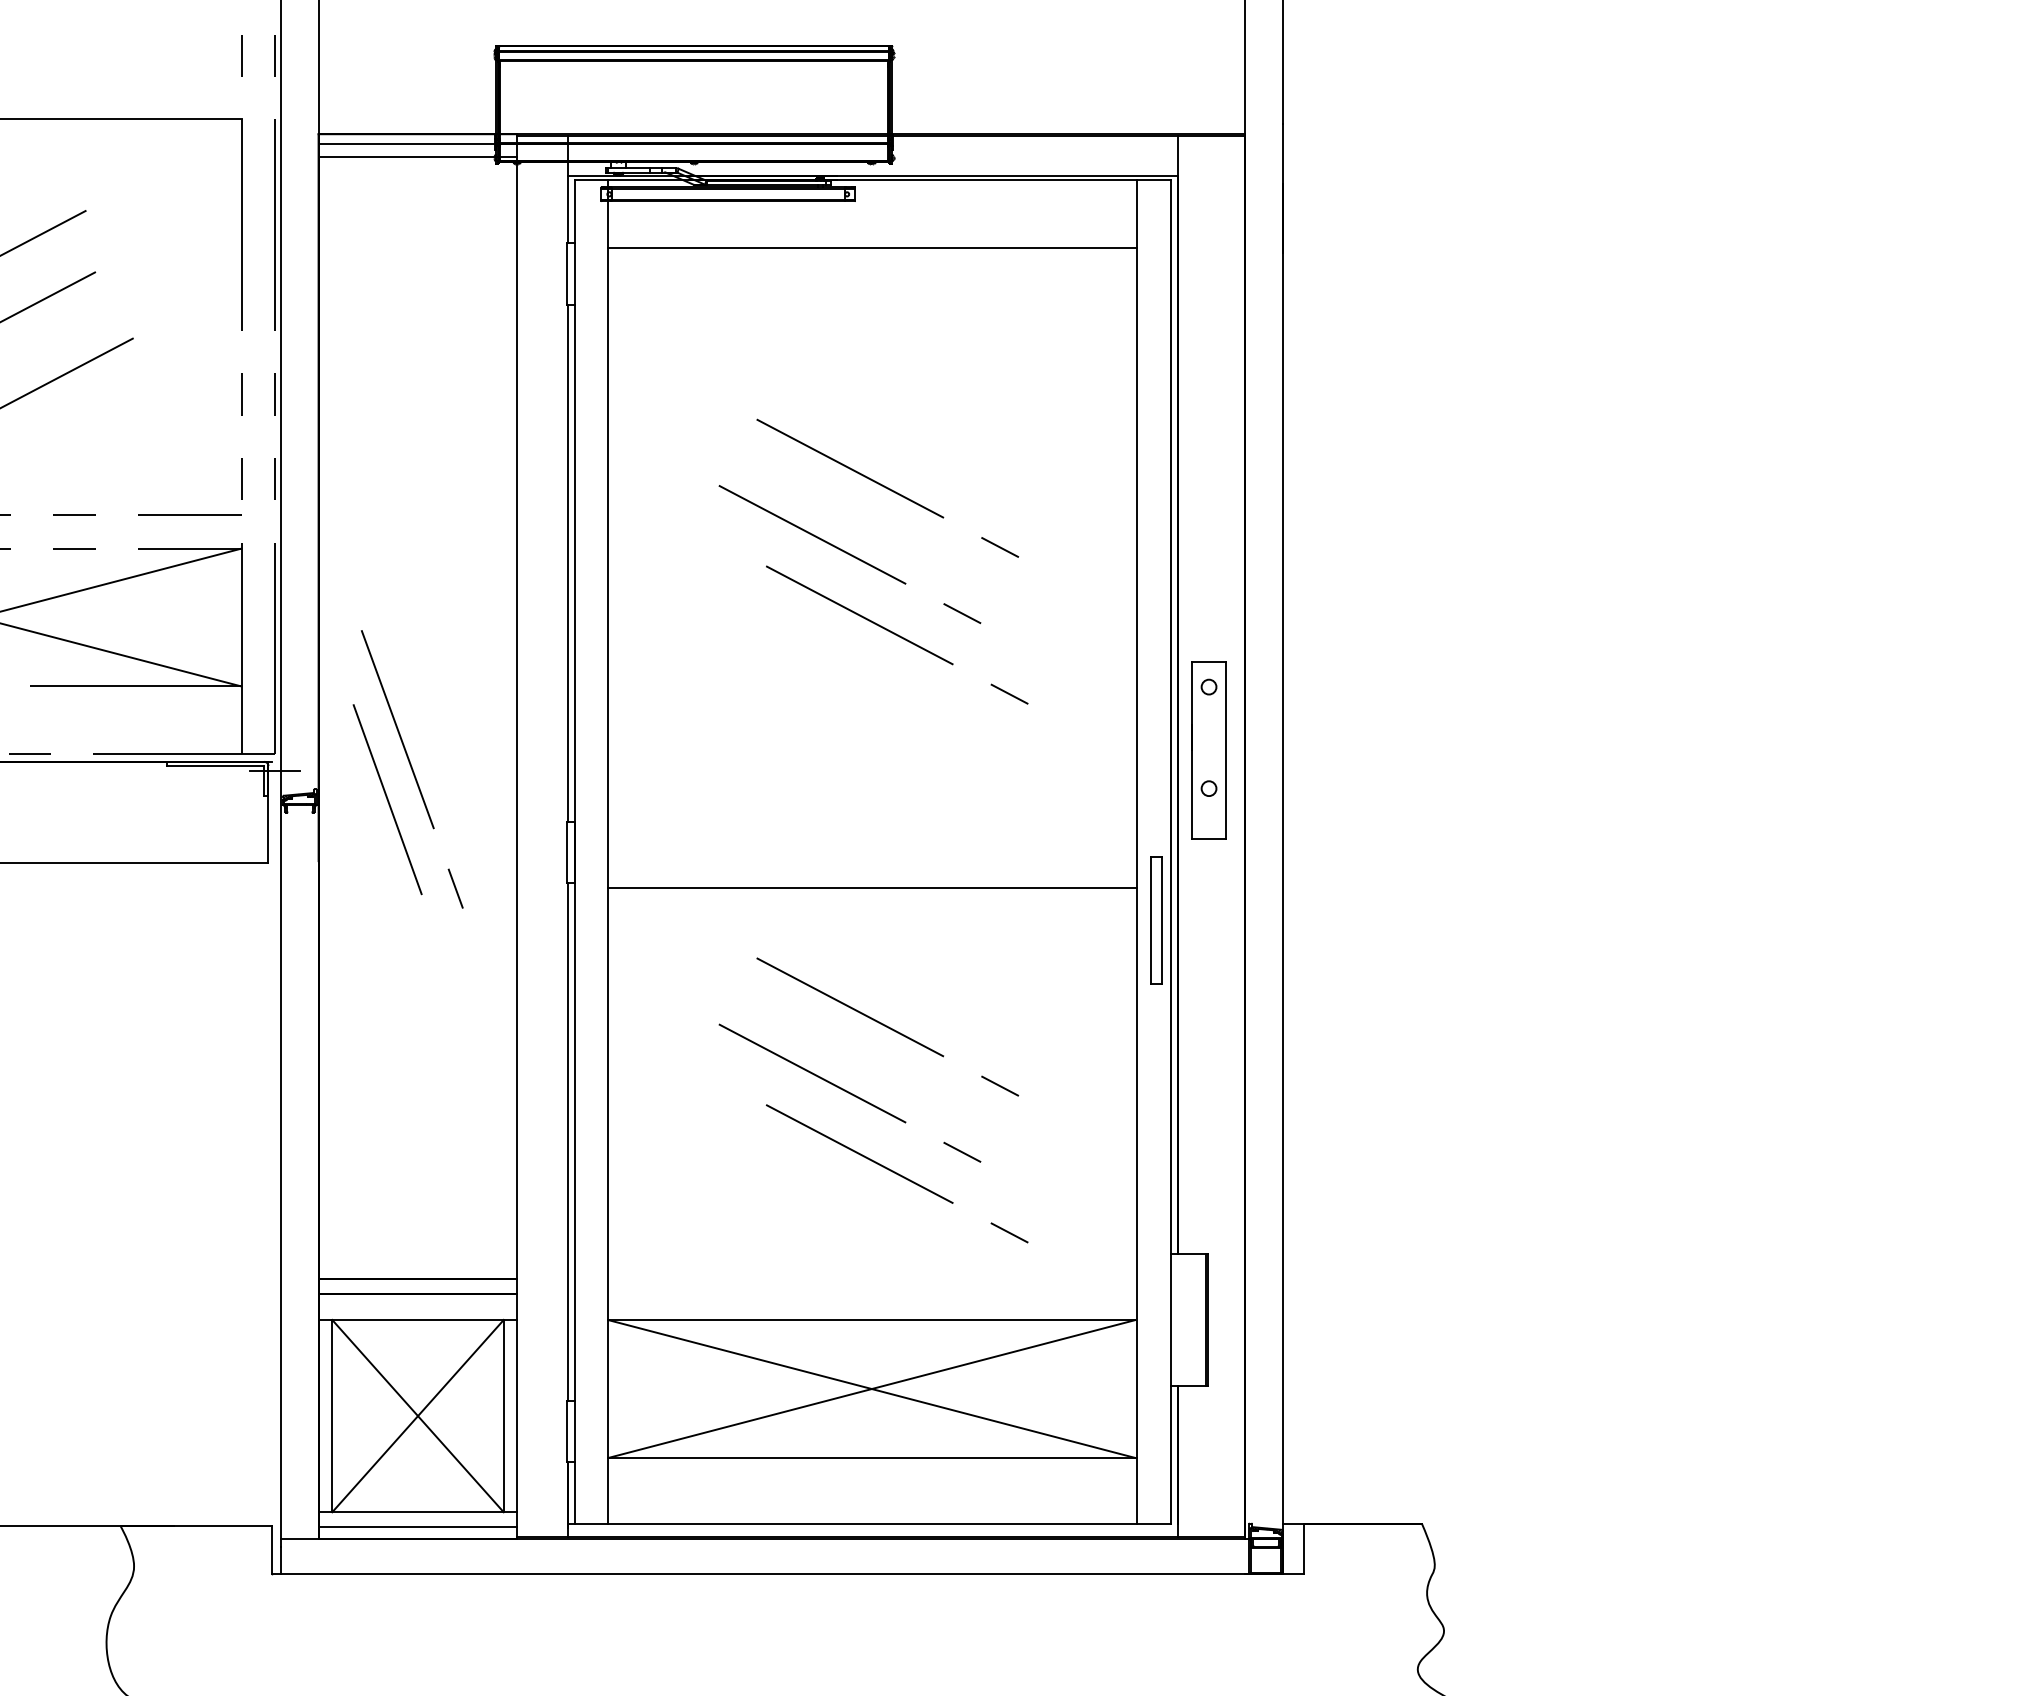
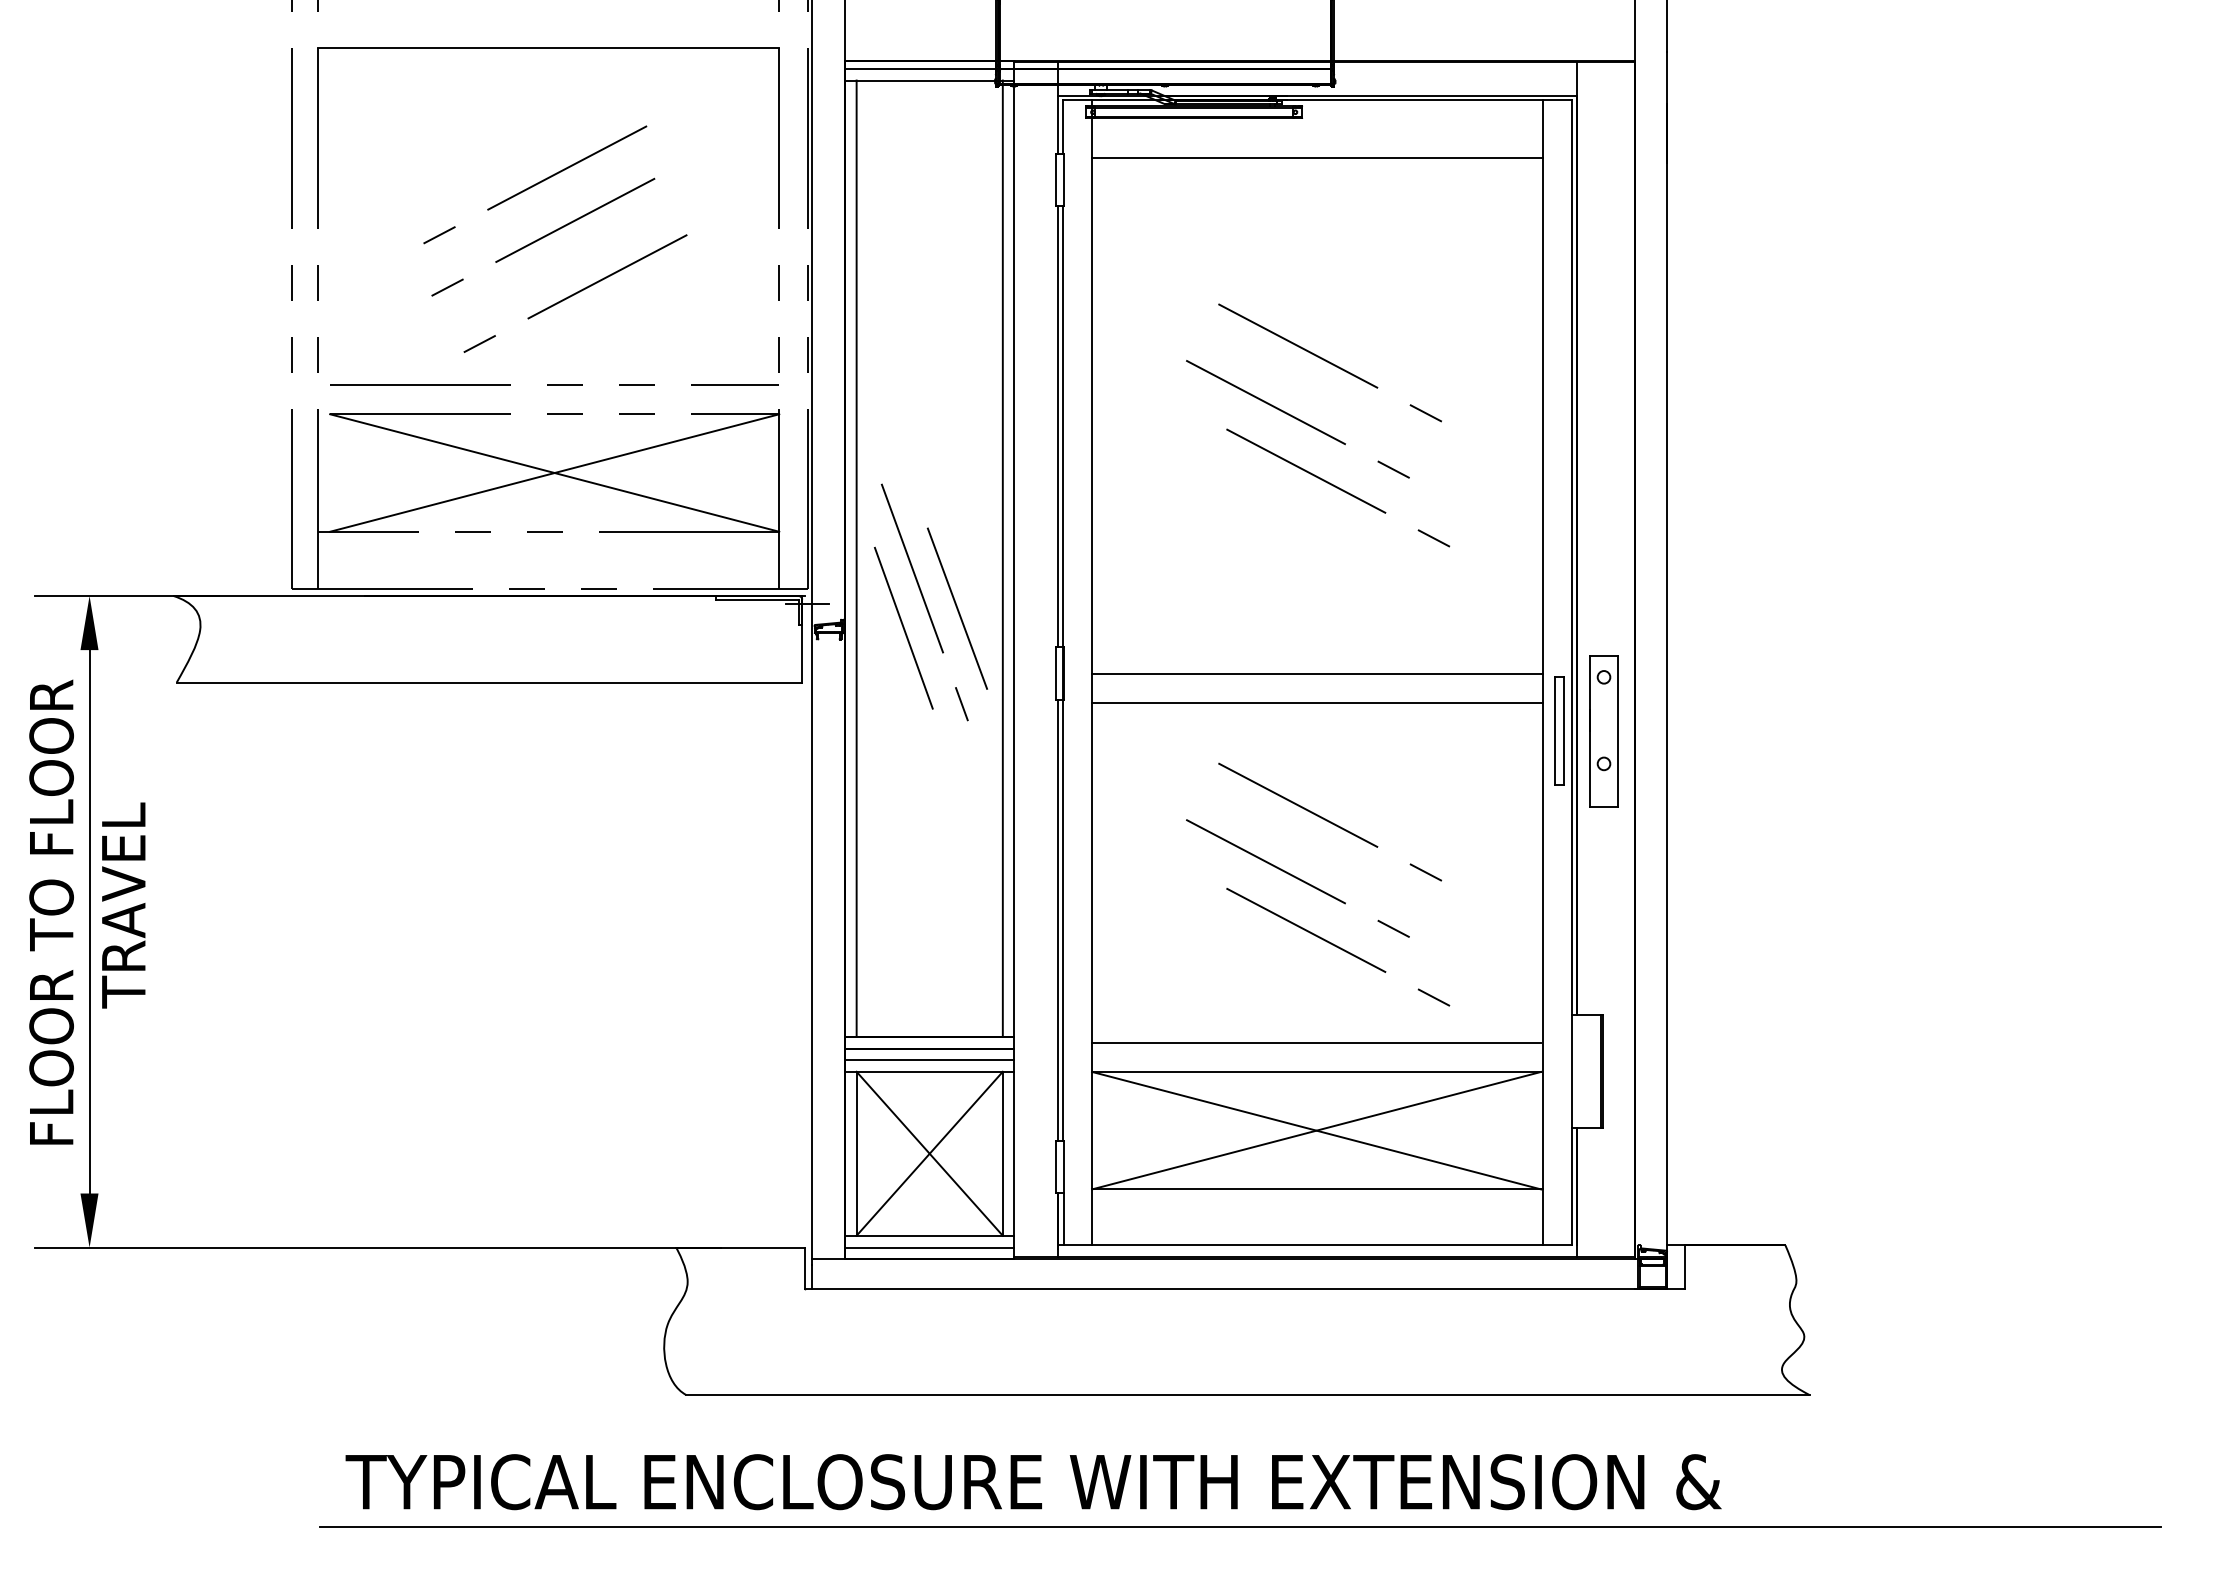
line: (332, 717) -> (856, 558), added
line: (503, 717) -> (1002, 558), added
part: (1208, 750) -> (1603, 731), moved
line: (450, 776) -> (957, 608), added
line: (872, 853) -> (1317, 674), added
line: (871, 1286) -> (1316, 1043), added
line: (417, 1306) -> (929, 1060), added

